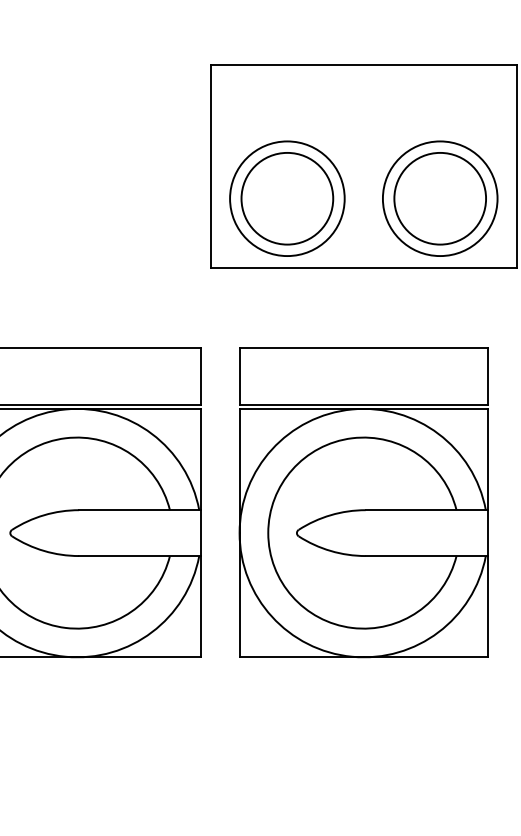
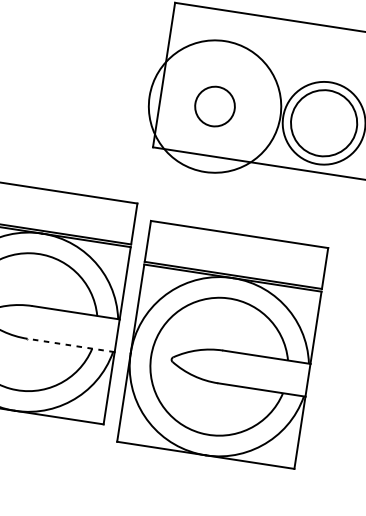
circle: (287, 198) -> (215, 106), size x0.6
circle: (287, 198) -> (215, 106), size x1.6
part: (363, 502) -> (222, 344), moved
line: (139, 556) -> (70, 345), solid -> dashed

